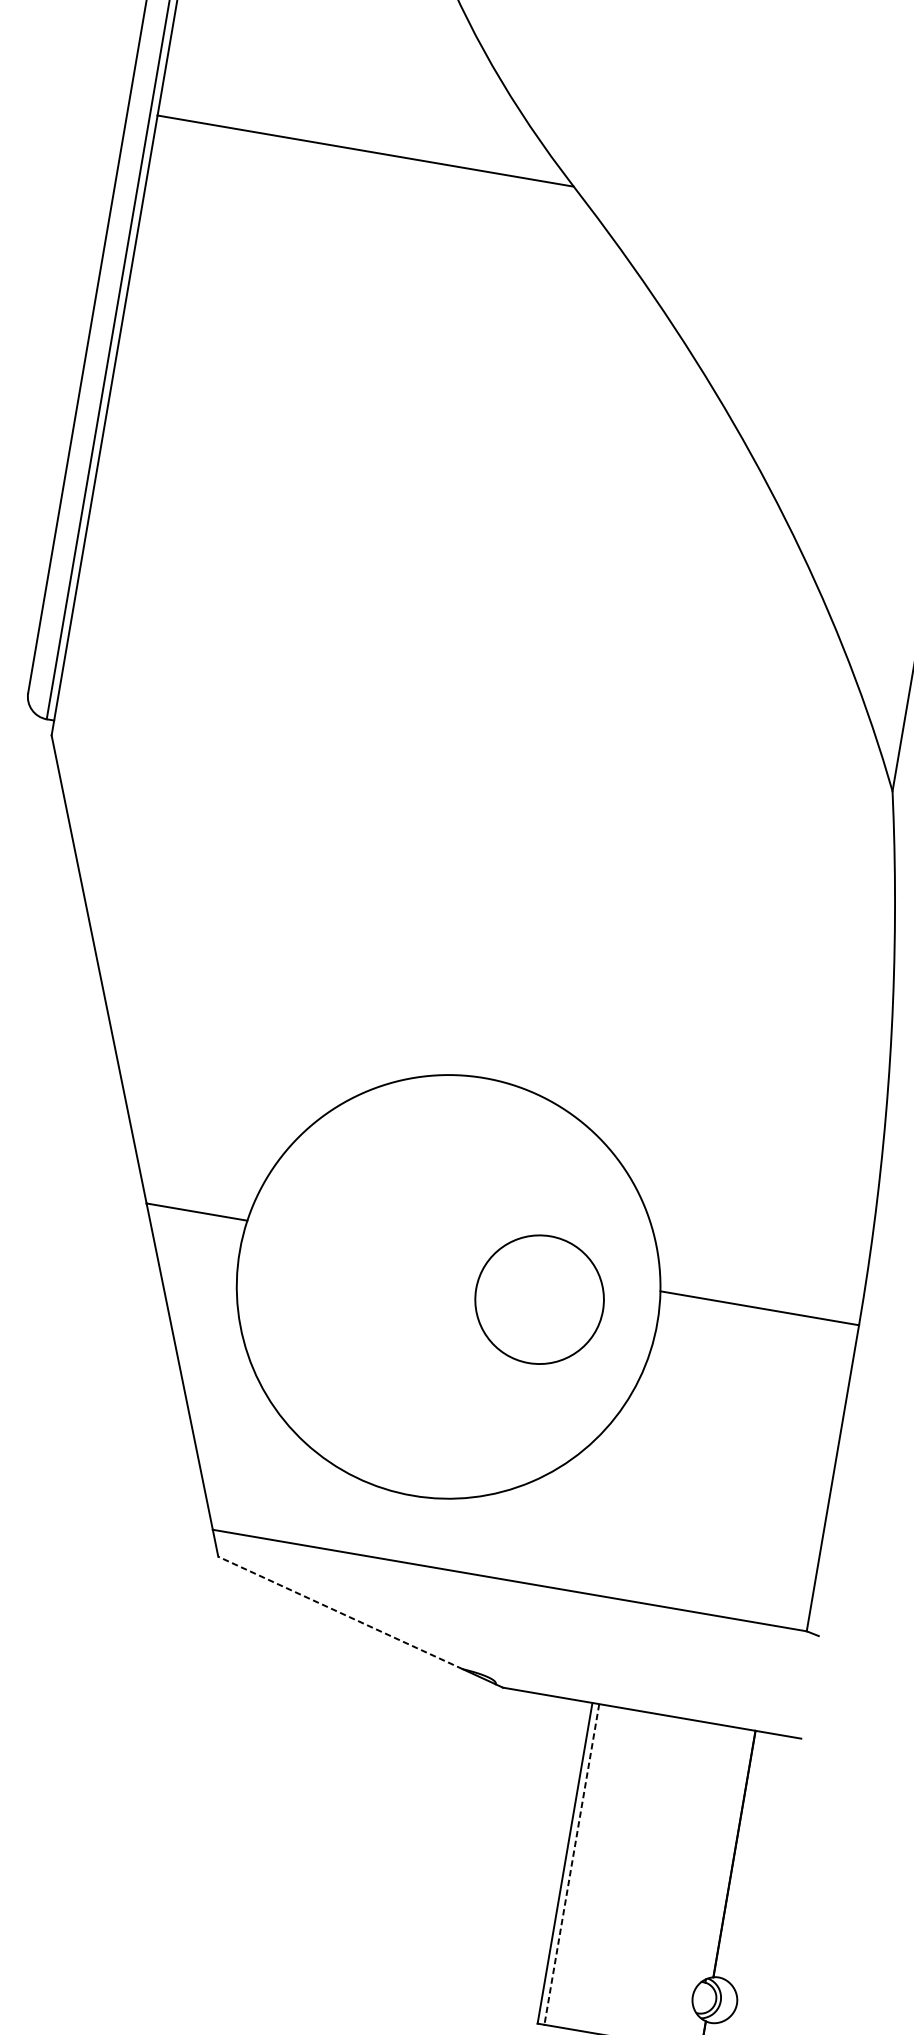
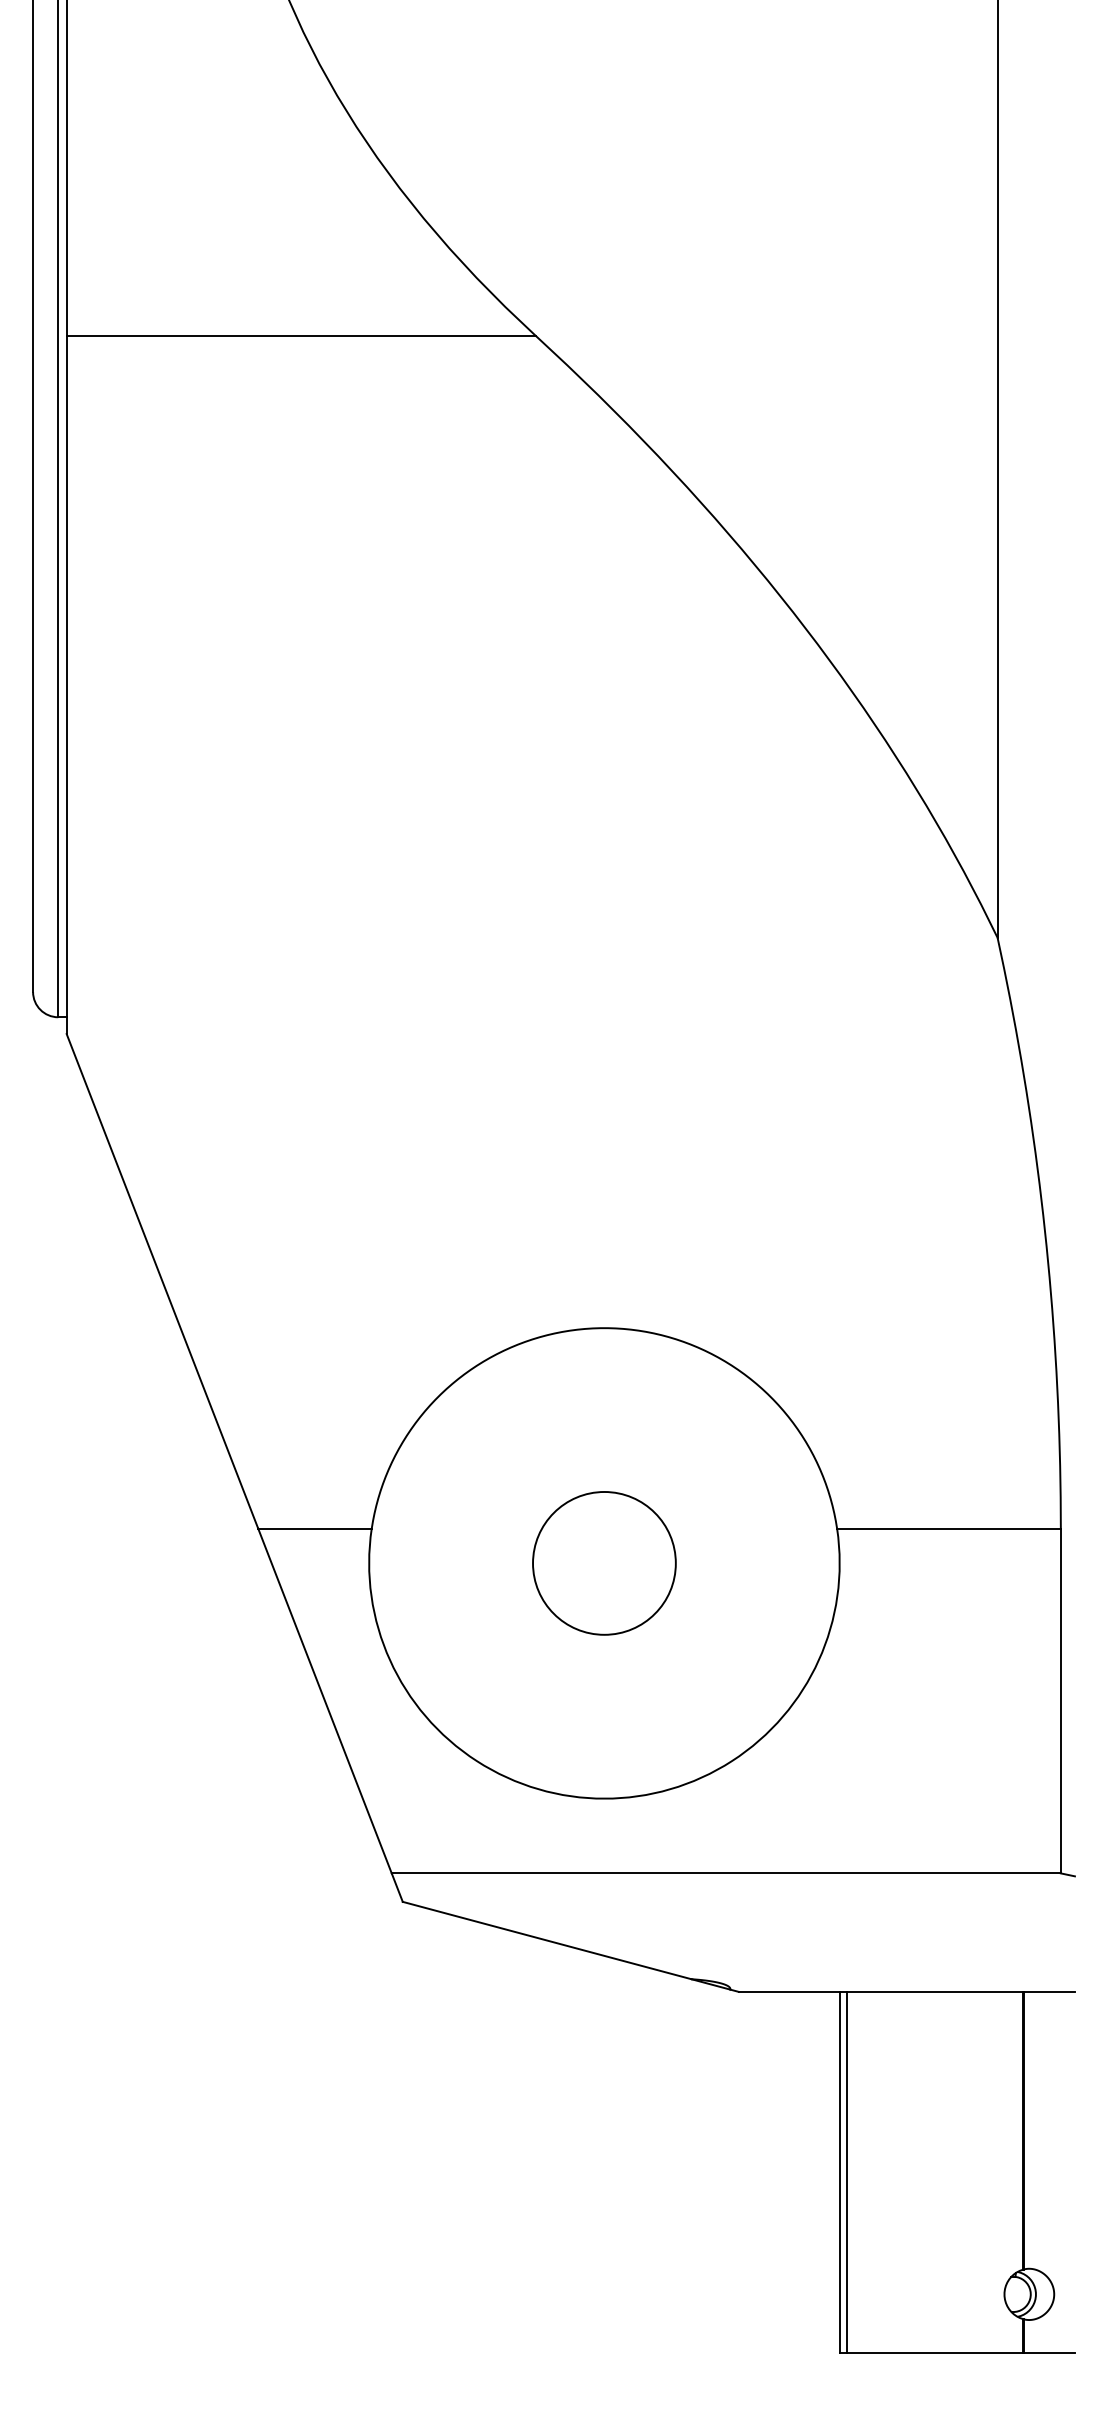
circle: (539, 1299) -> (604, 1563), moved
line: (340, 1612) -> (546, 1940), dashed -> solid
line: (571, 1864) -> (847, 2172), dashed -> solid

